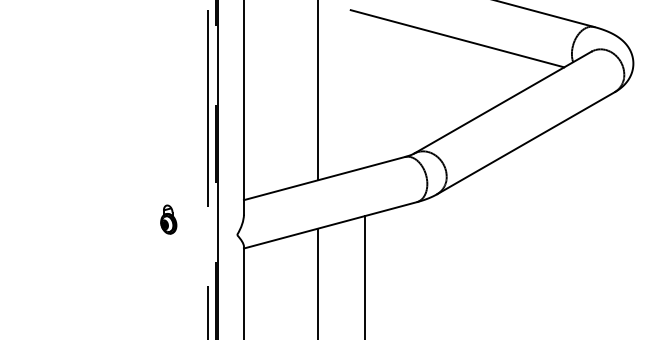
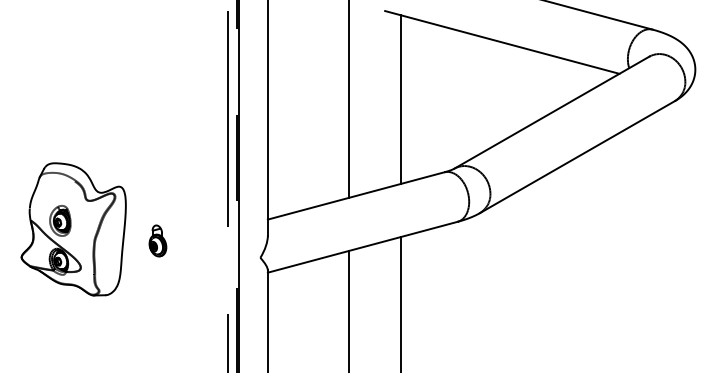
line: (364, 90) -> (400, 99), added
part: (66, 209) -> (73, 229), added
part: (168, 219) -> (157, 240), moved

